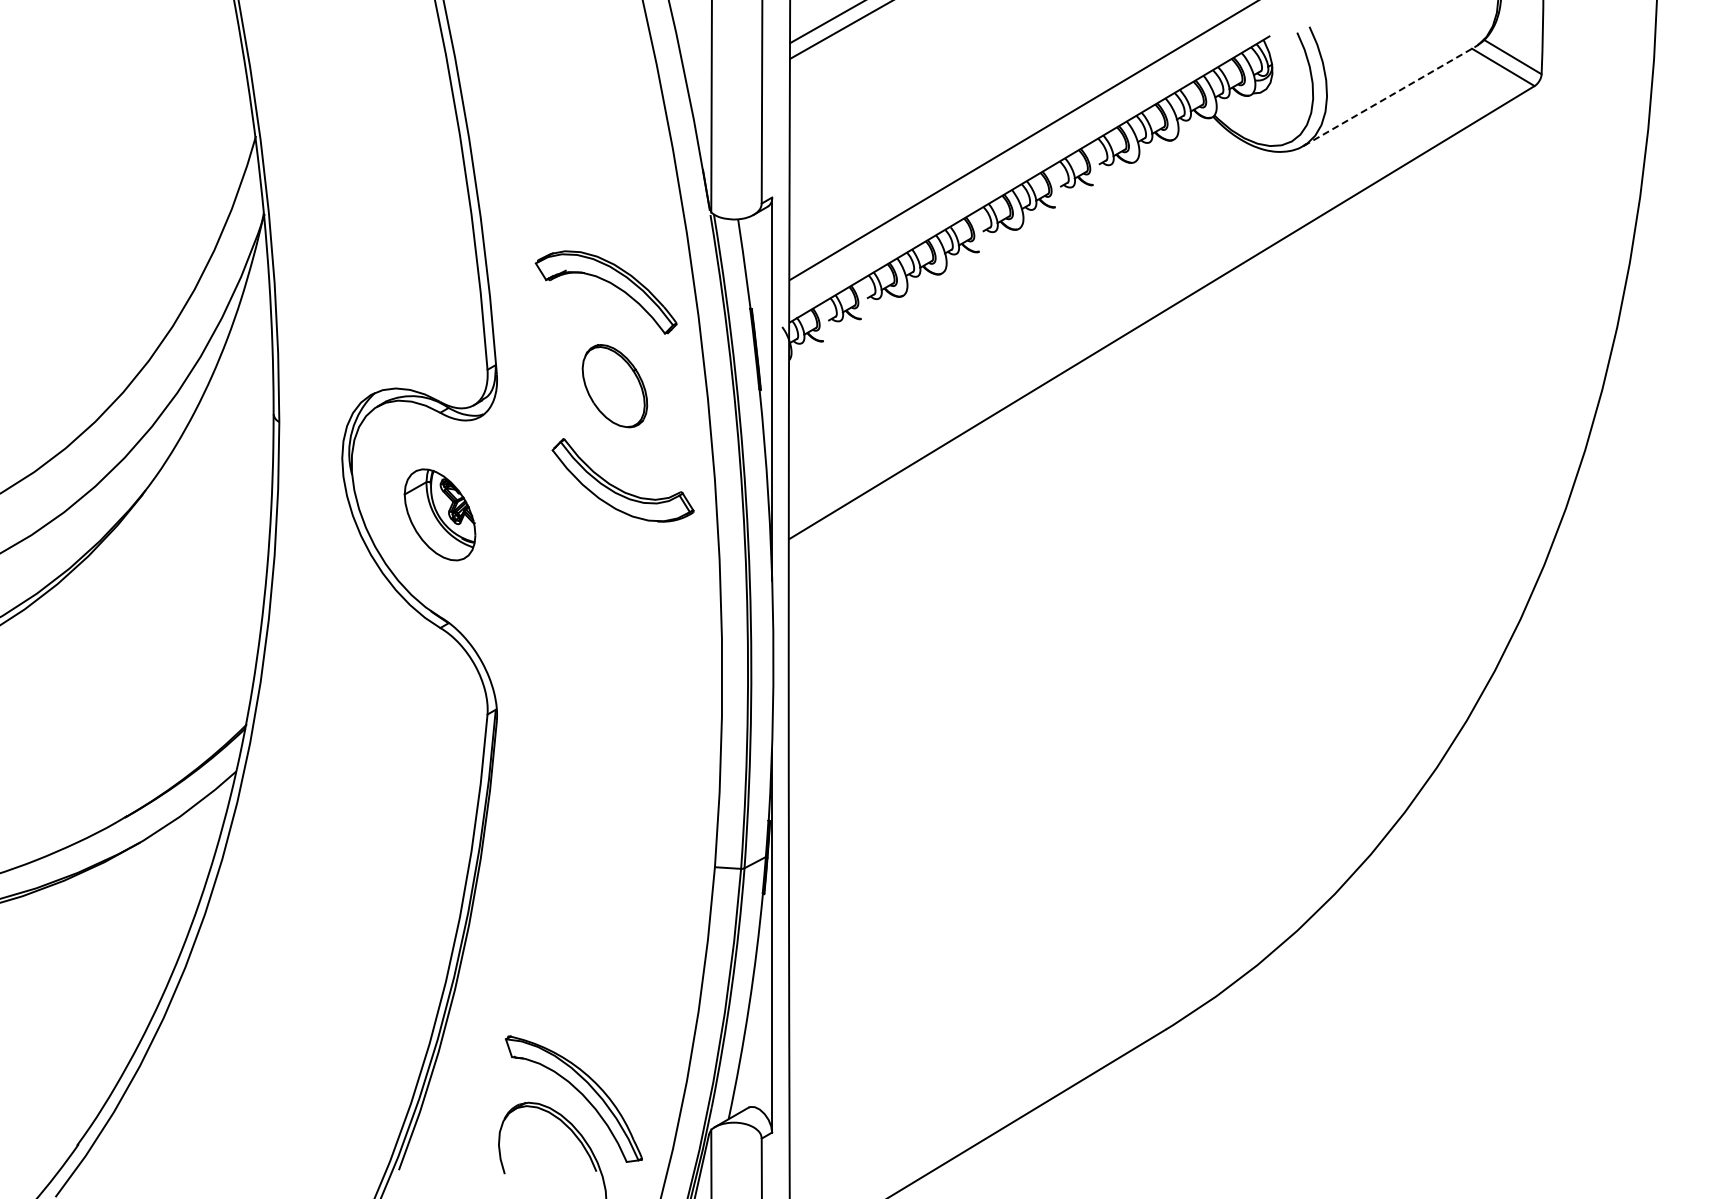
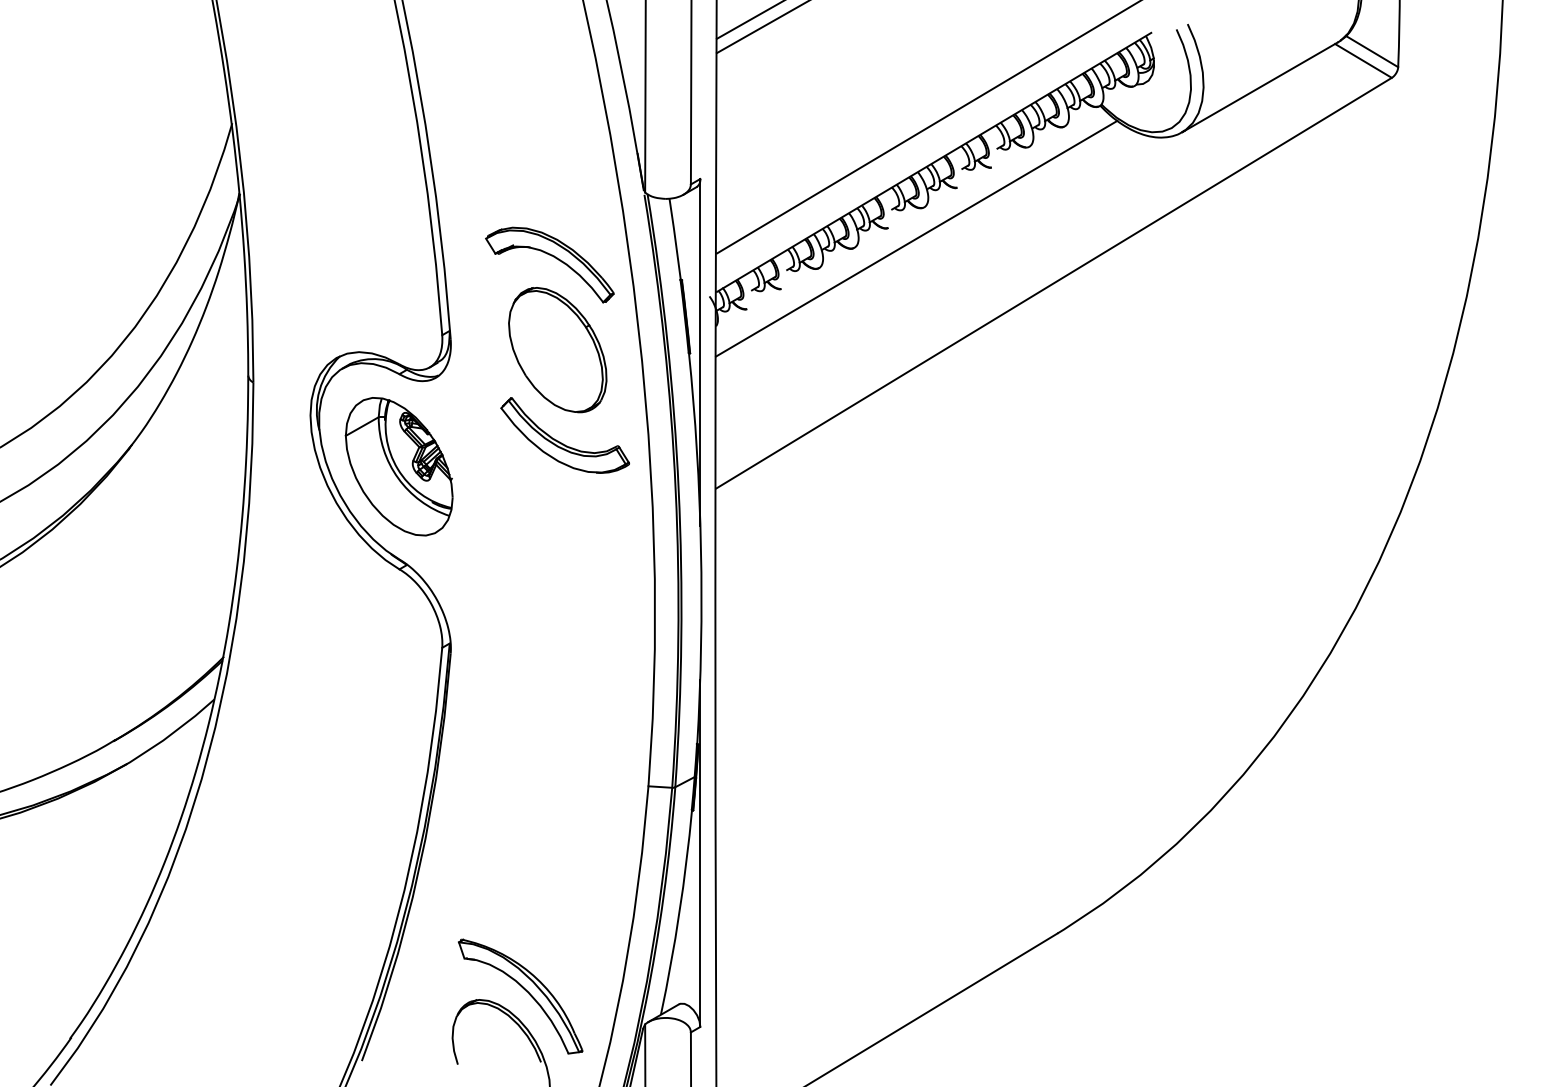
line: (1389, 96) -> (1260, 87), dashed -> solid
line: (1010, 263) -> (916, 238), added
part: (614, 385) -> (557, 349), size x1.67
part: (439, 514) -> (398, 466), size x1.67

